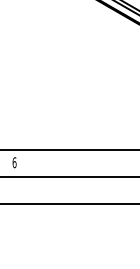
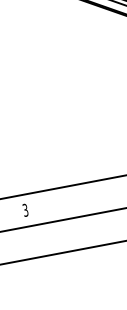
text: (14, 162) -> (25, 210), 6 -> 3

